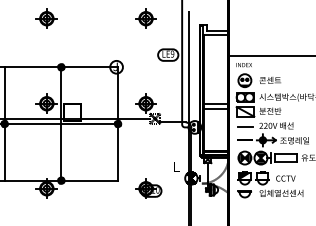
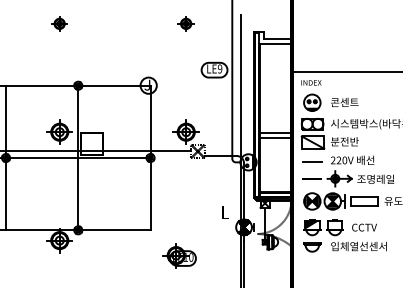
part: (46, 18) -> (59, 23), size x0.6
part: (145, 18) -> (185, 23), size x0.6
part: (148, 188) -> (179, 255), moved

